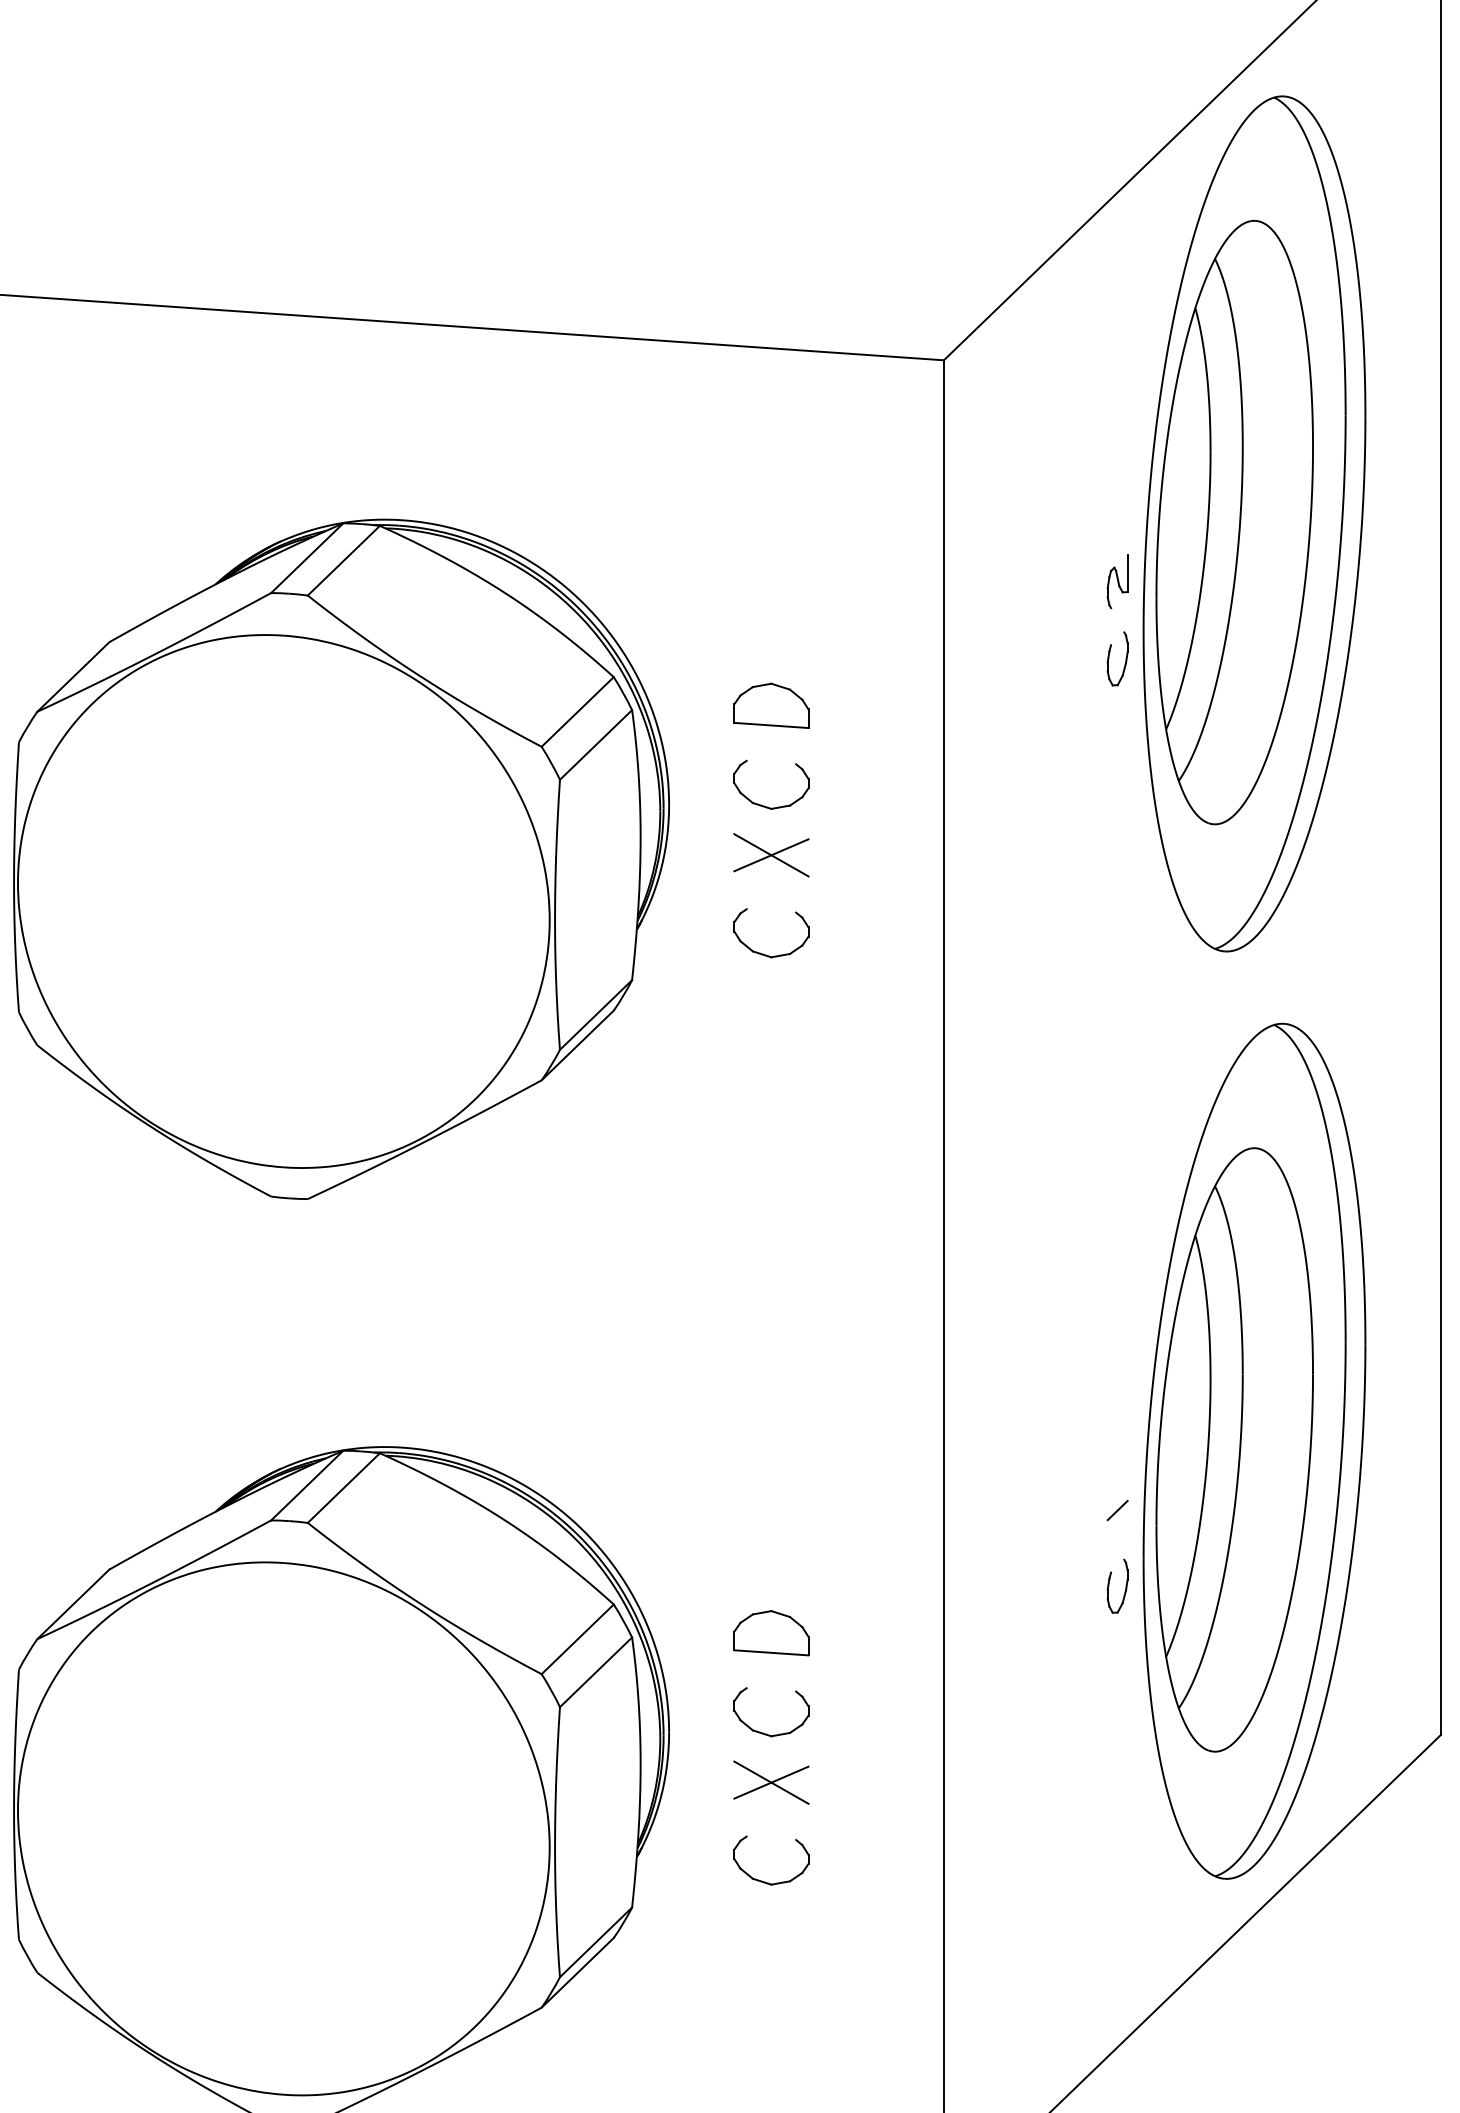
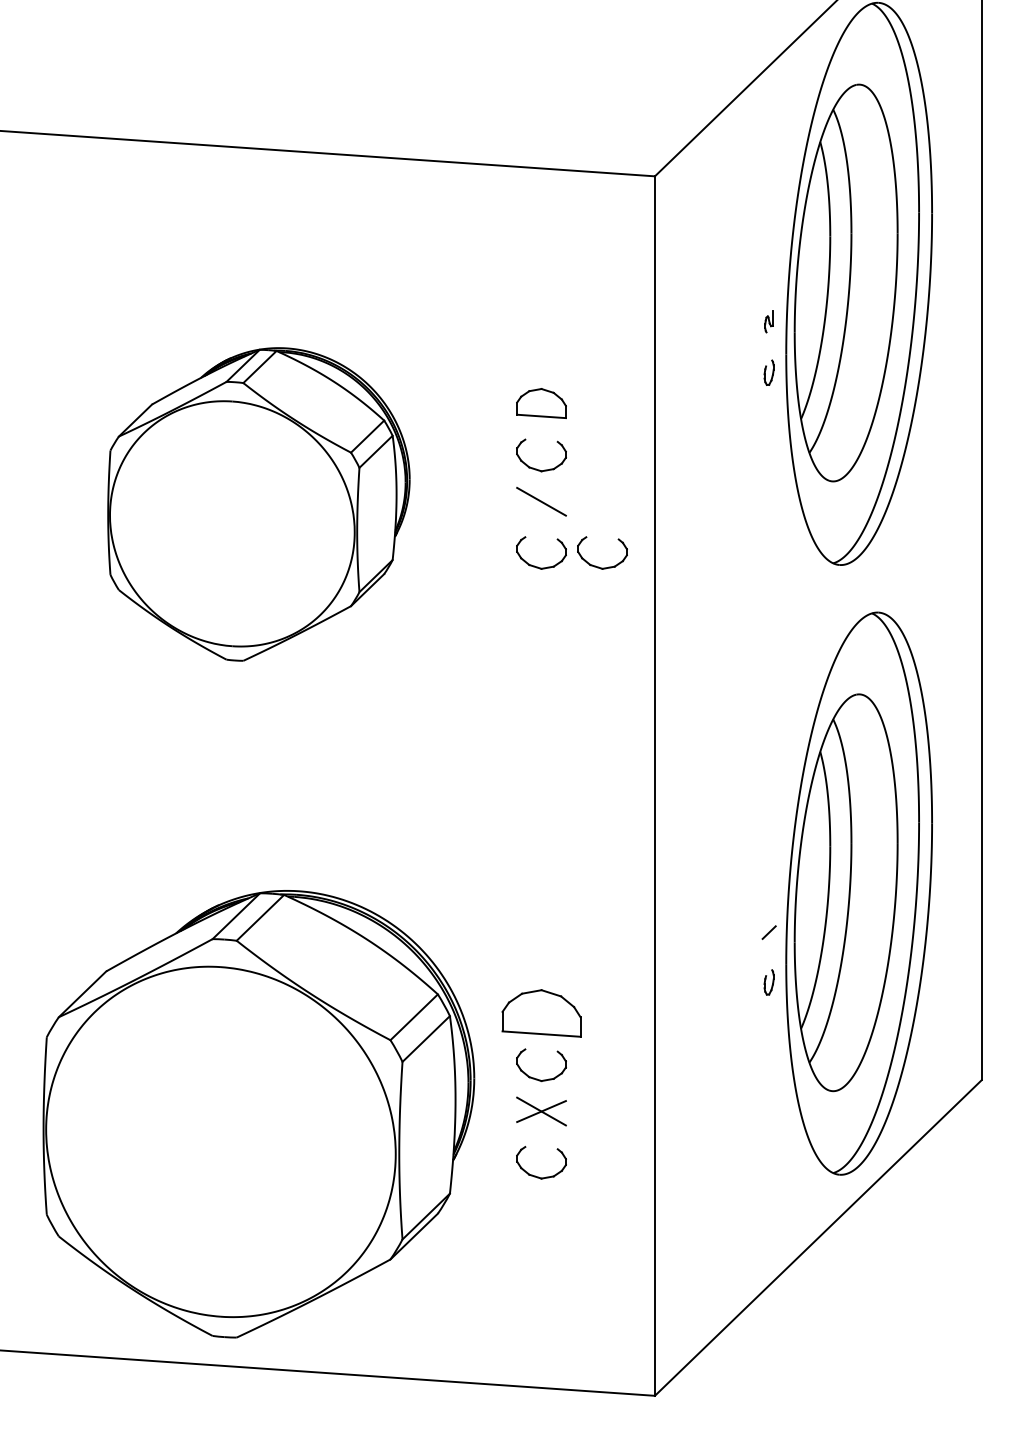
part: (1116, 581) -> (768, 321), size x0.6
part: (1116, 658) -> (768, 372), size x0.7
line: (771, 854) -> (541, 501), removed
part: (340, 859) -> (258, 504), size x0.7
part: (858, 953) -> (598, 566), added
part: (1116, 1586) -> (768, 982), size x0.7
part: (771, 1632) -> (541, 1012), size x1.6

